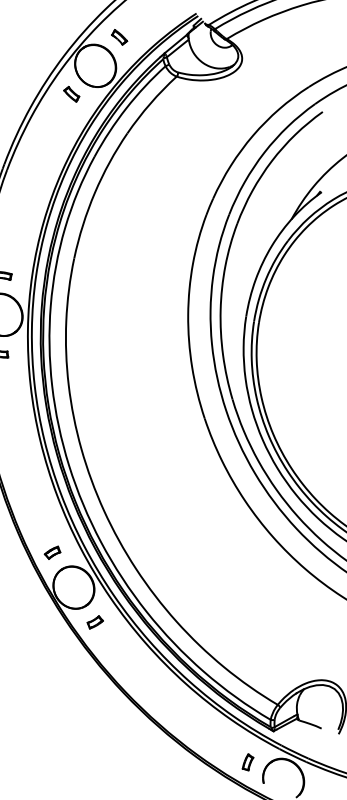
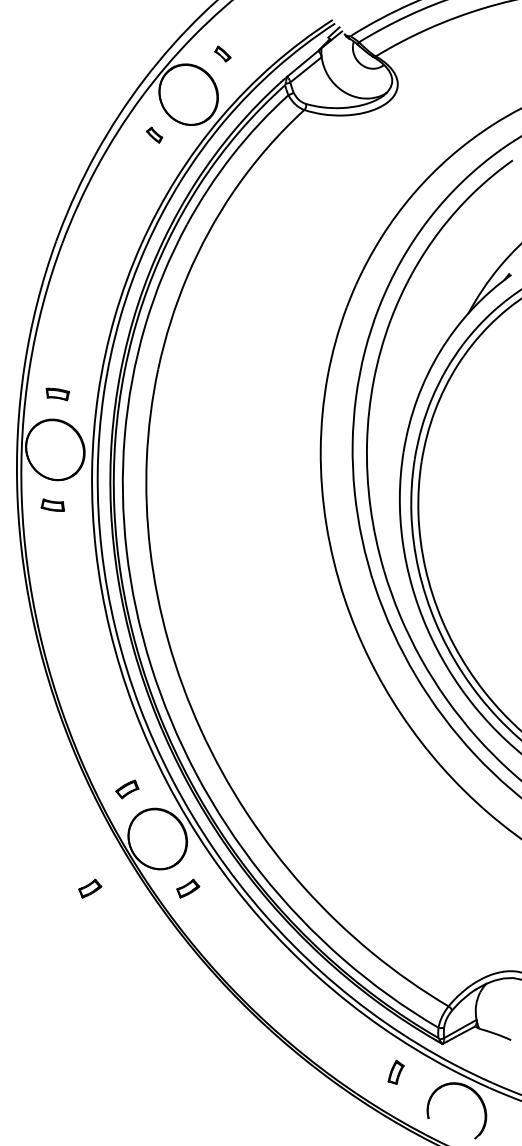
part: (119, 37) -> (222, 53), size x0.7
part: (71, 93) -> (154, 134), size x0.7
part: (26, 622) -> (90, 888), added
part: (247, 761) -> (395, 1071), moved

